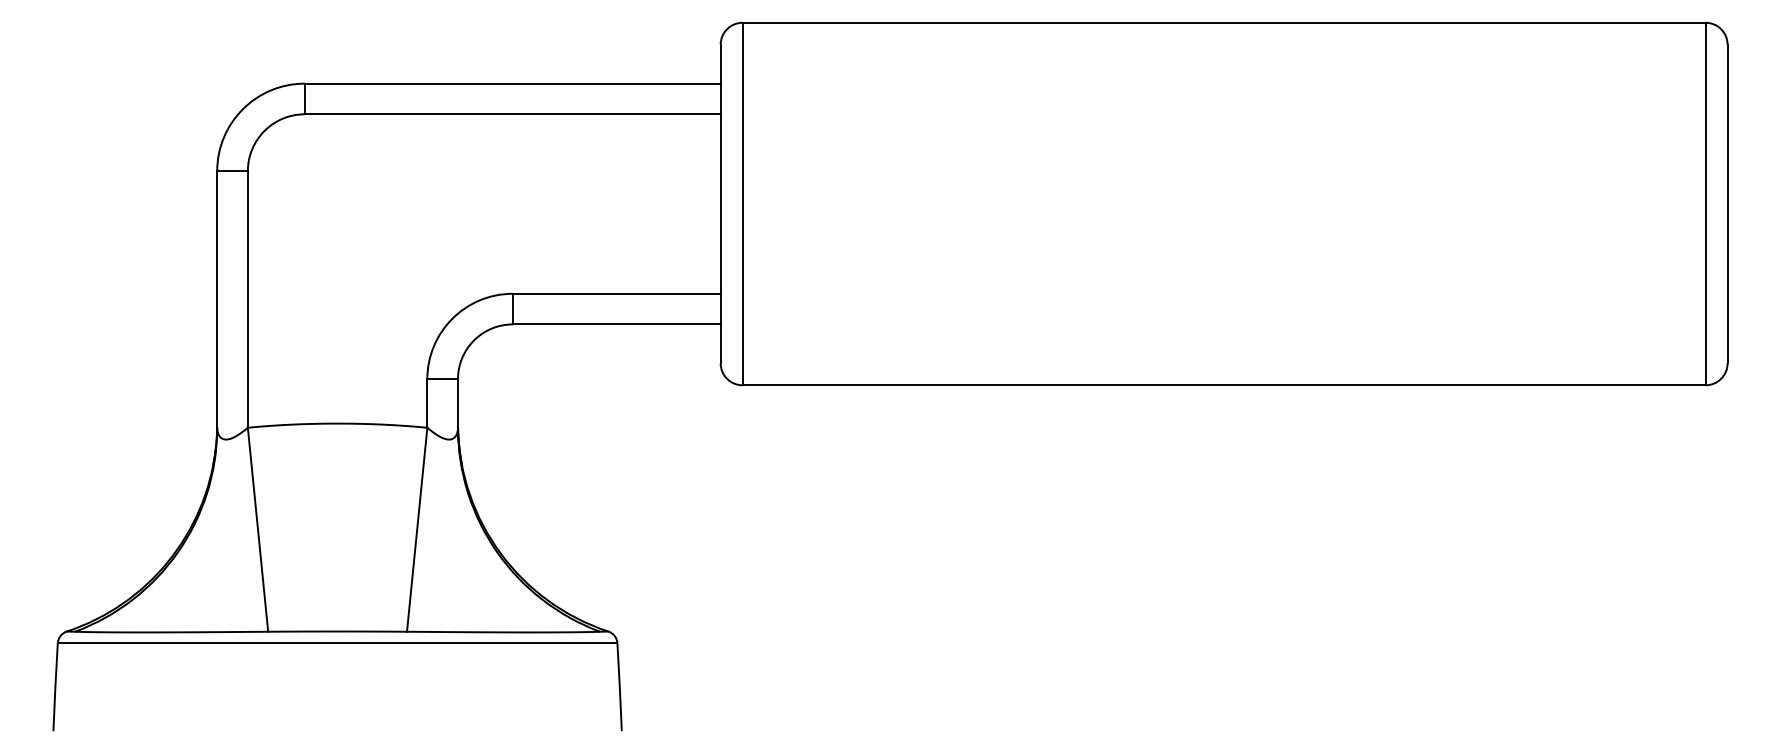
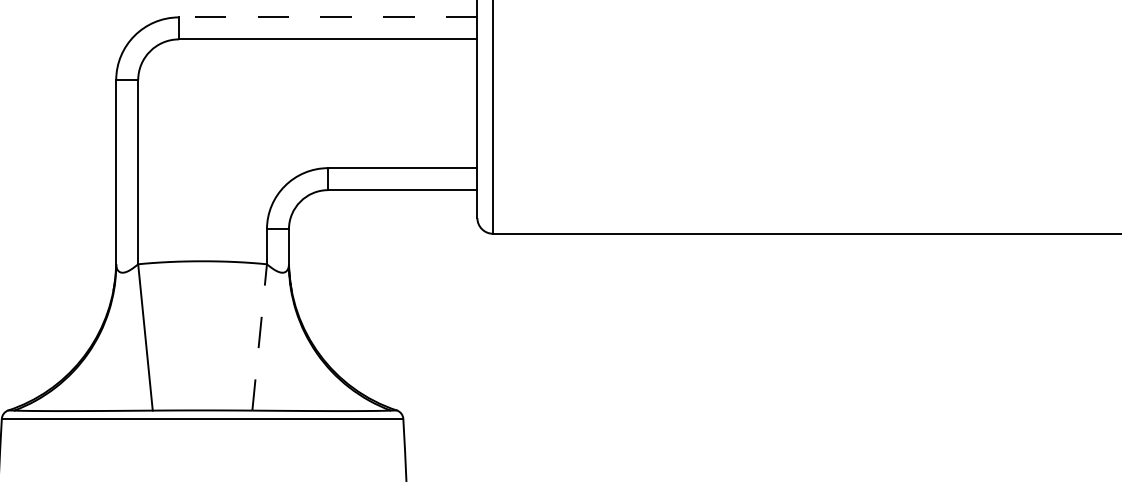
line: (512, 83) -> (328, 17), solid -> dashed
line: (417, 529) -> (259, 337), solid -> dashed

